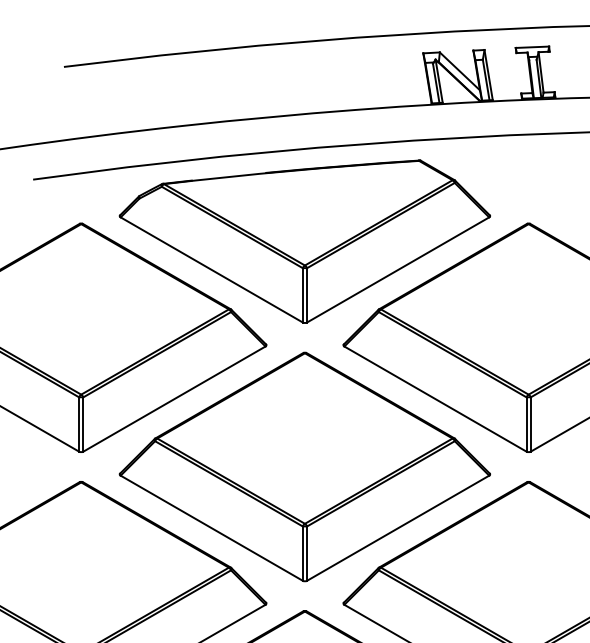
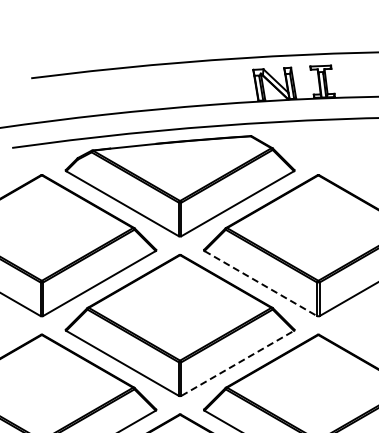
line: (434, 399) -> (260, 283), solid -> dashed
line: (397, 528) -> (237, 363), solid -> dashed

